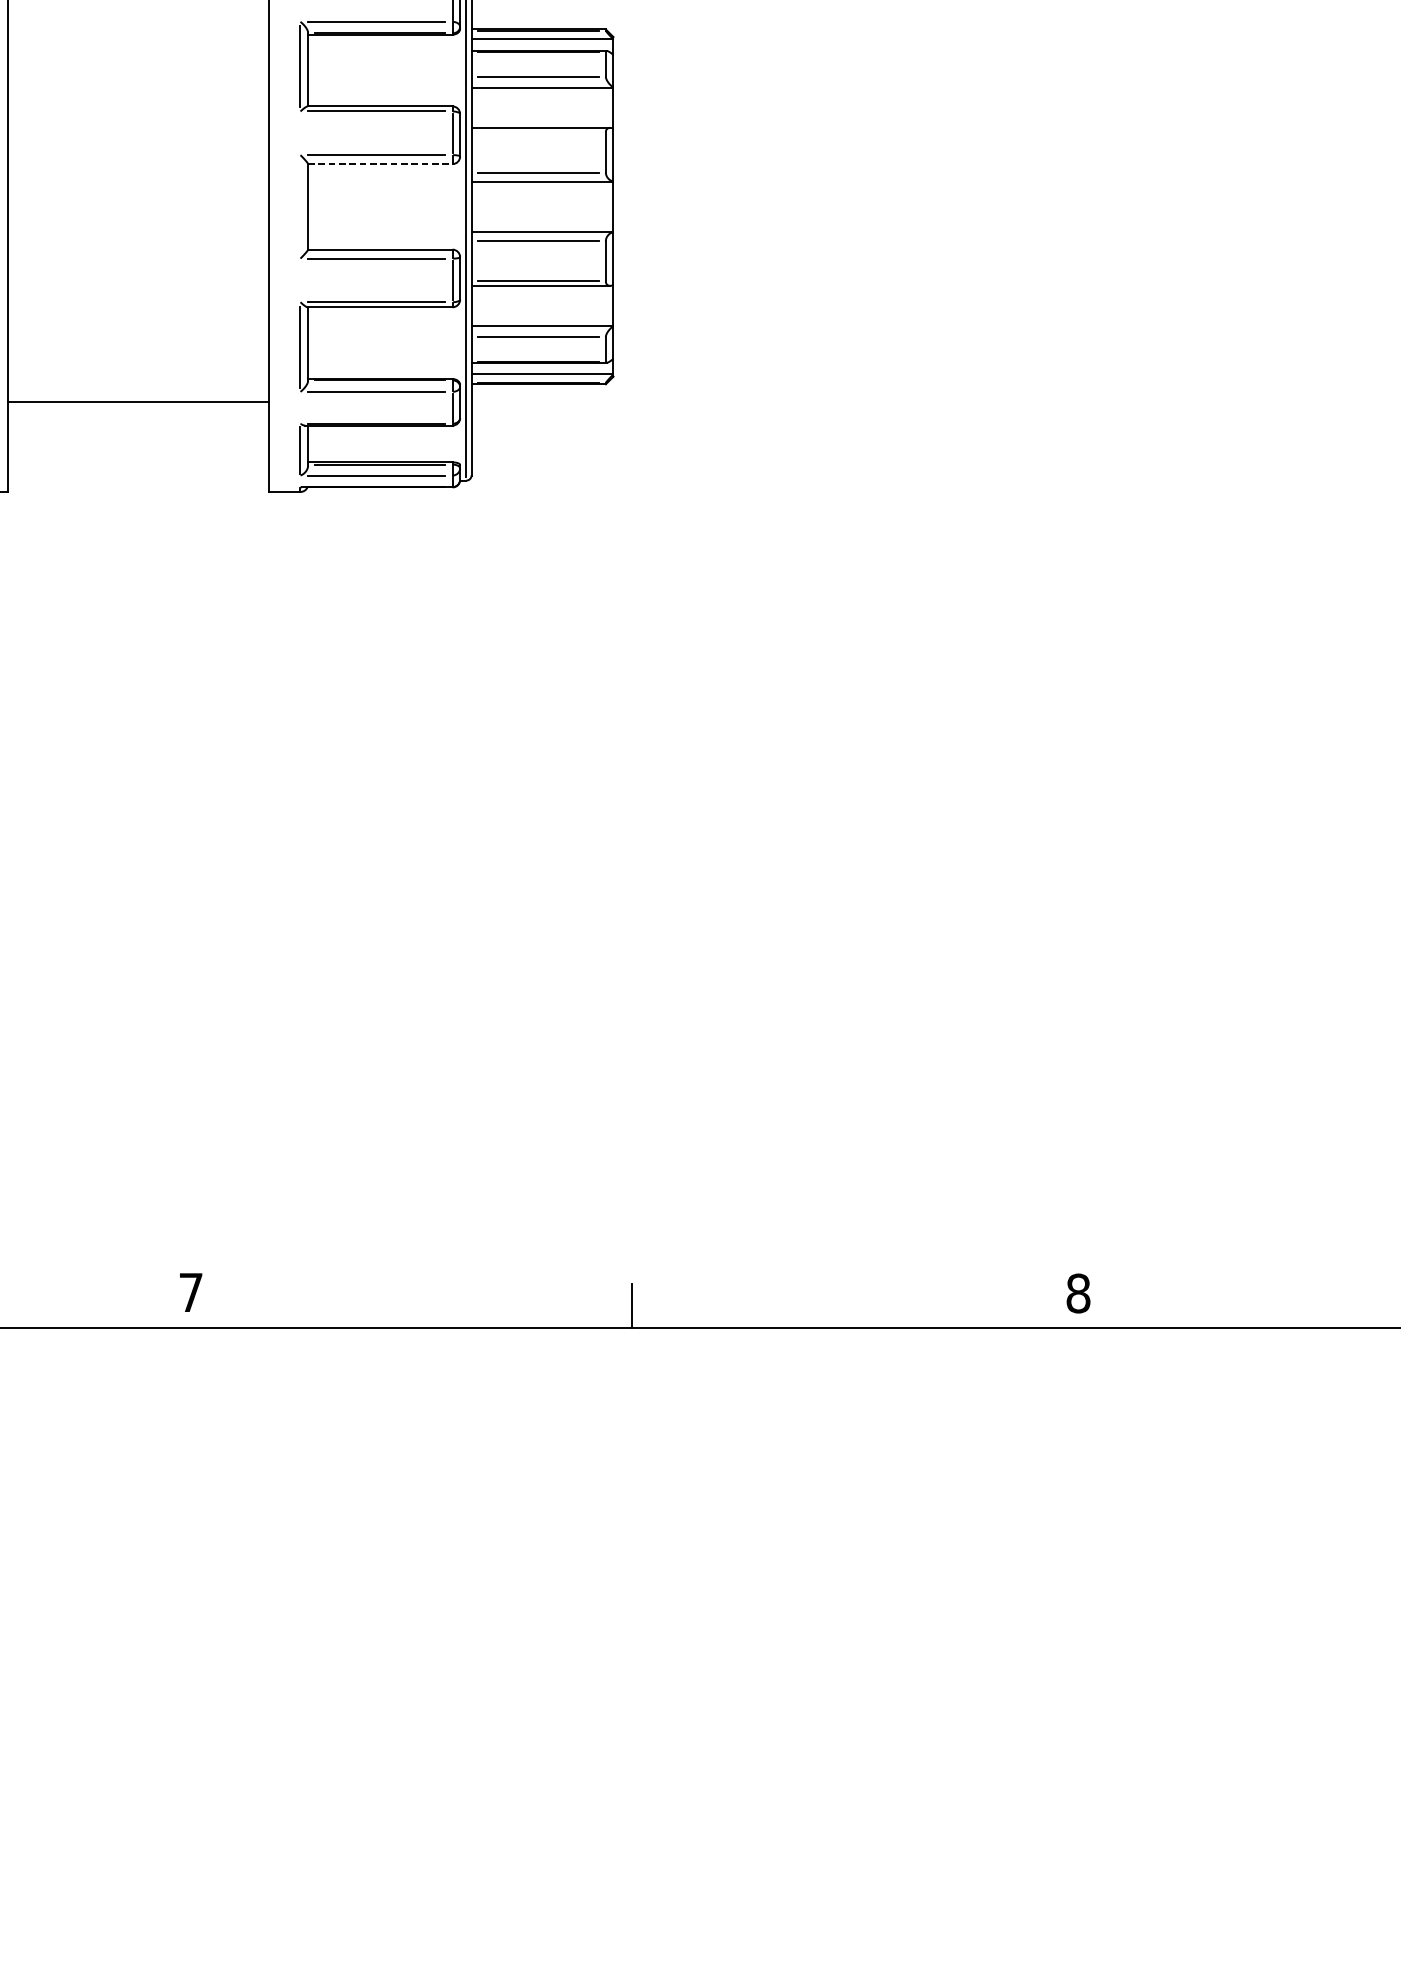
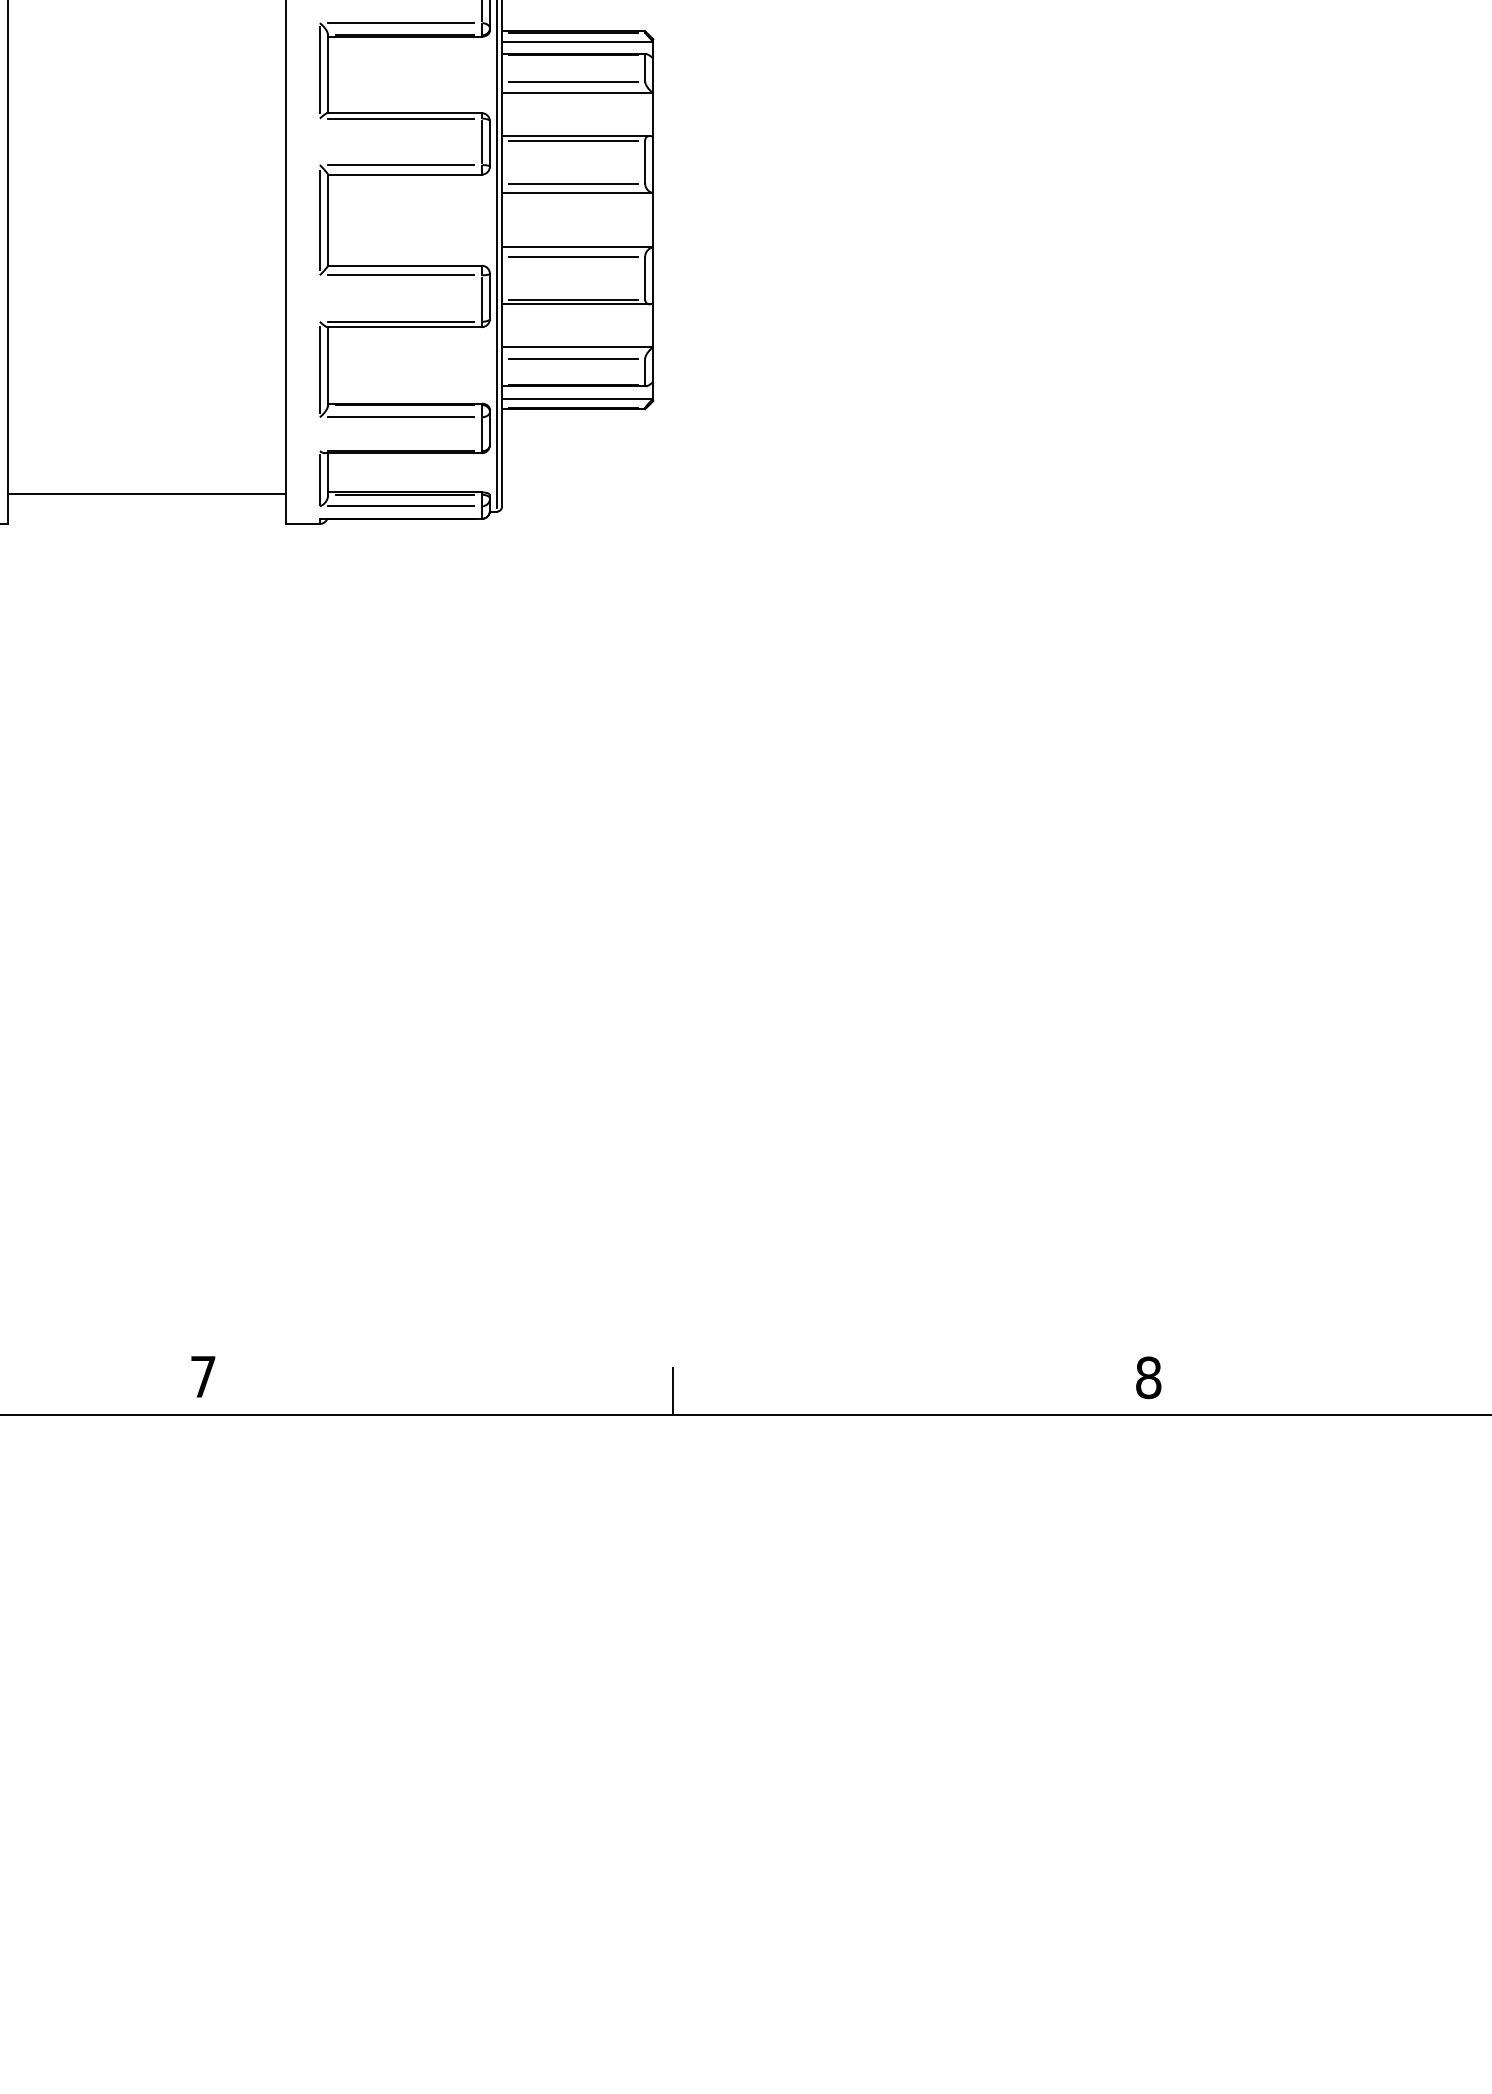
line: (538, 132) -> (573, 140), added
line: (379, 163) -> (404, 174), dashed -> solid
line: (300, 206) -> (319, 219), added
line: (138, 402) -> (147, 493), moved

